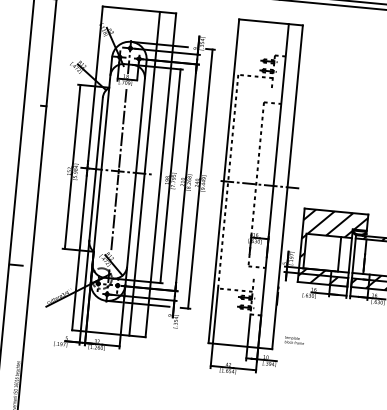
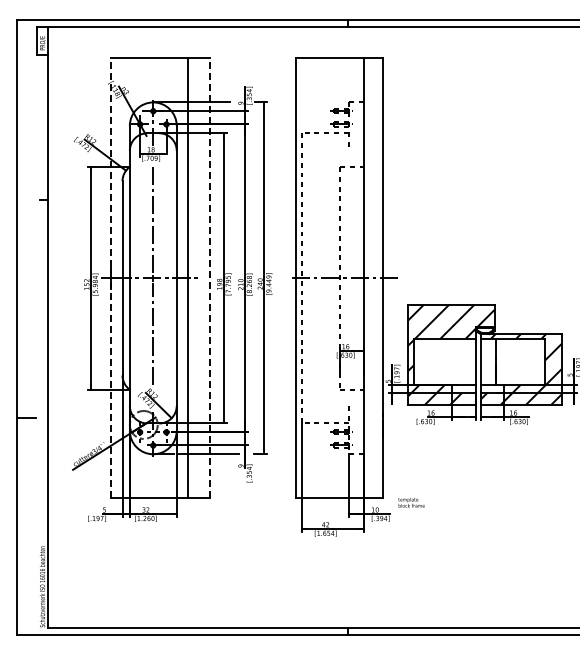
line: (87, 168) -> (110, 278), solid -> dashed
line: (160, 175) -> (210, 278), solid -> dashed
line: (339, 254) -> (461, 361), removed
text: (294, 340) -> (411, 502), moved

